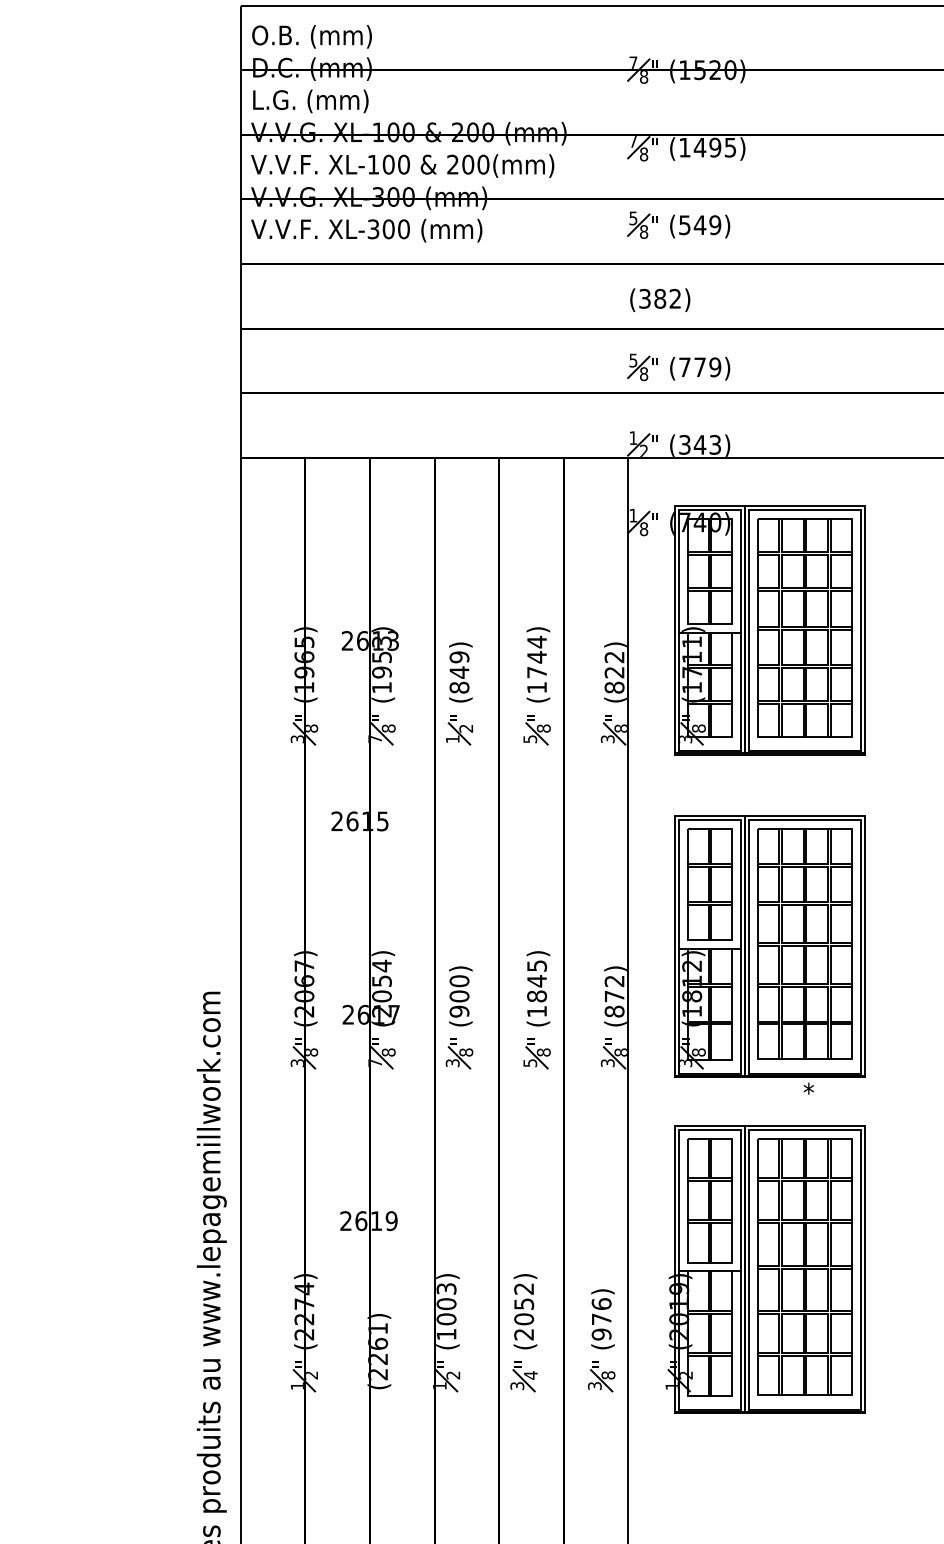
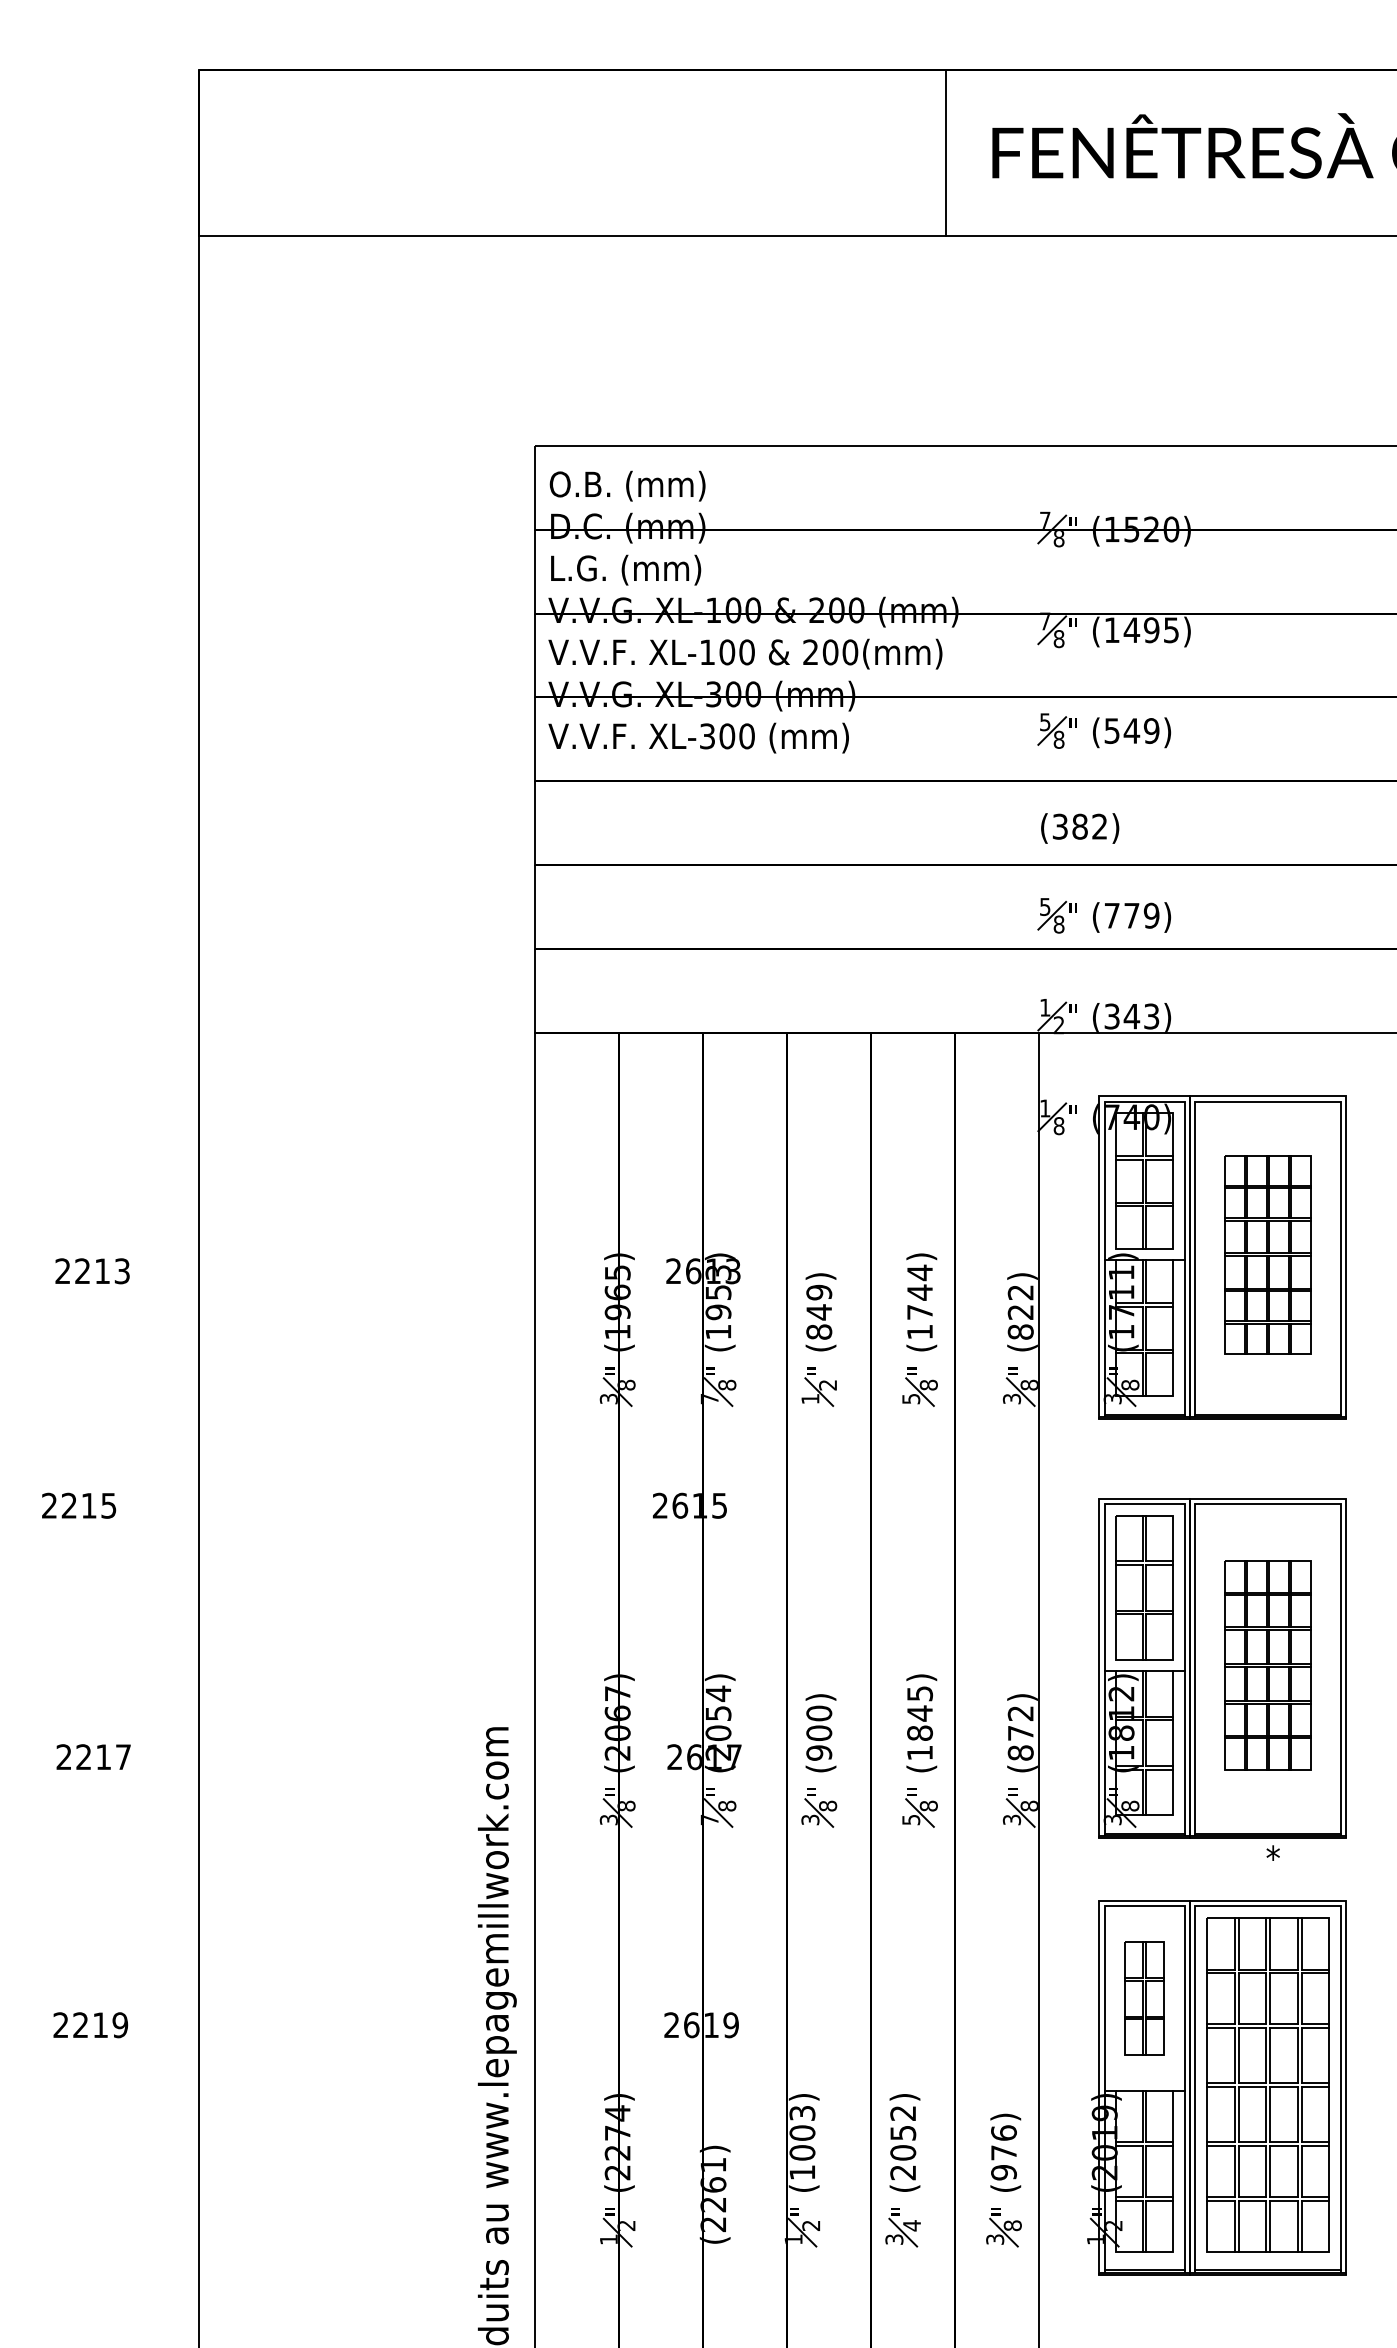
part: (804, 628) -> (1267, 1254), size x0.7
part: (804, 944) -> (1267, 1665), size x0.7
part: (709, 1200) -> (1144, 1998), size x0.7

